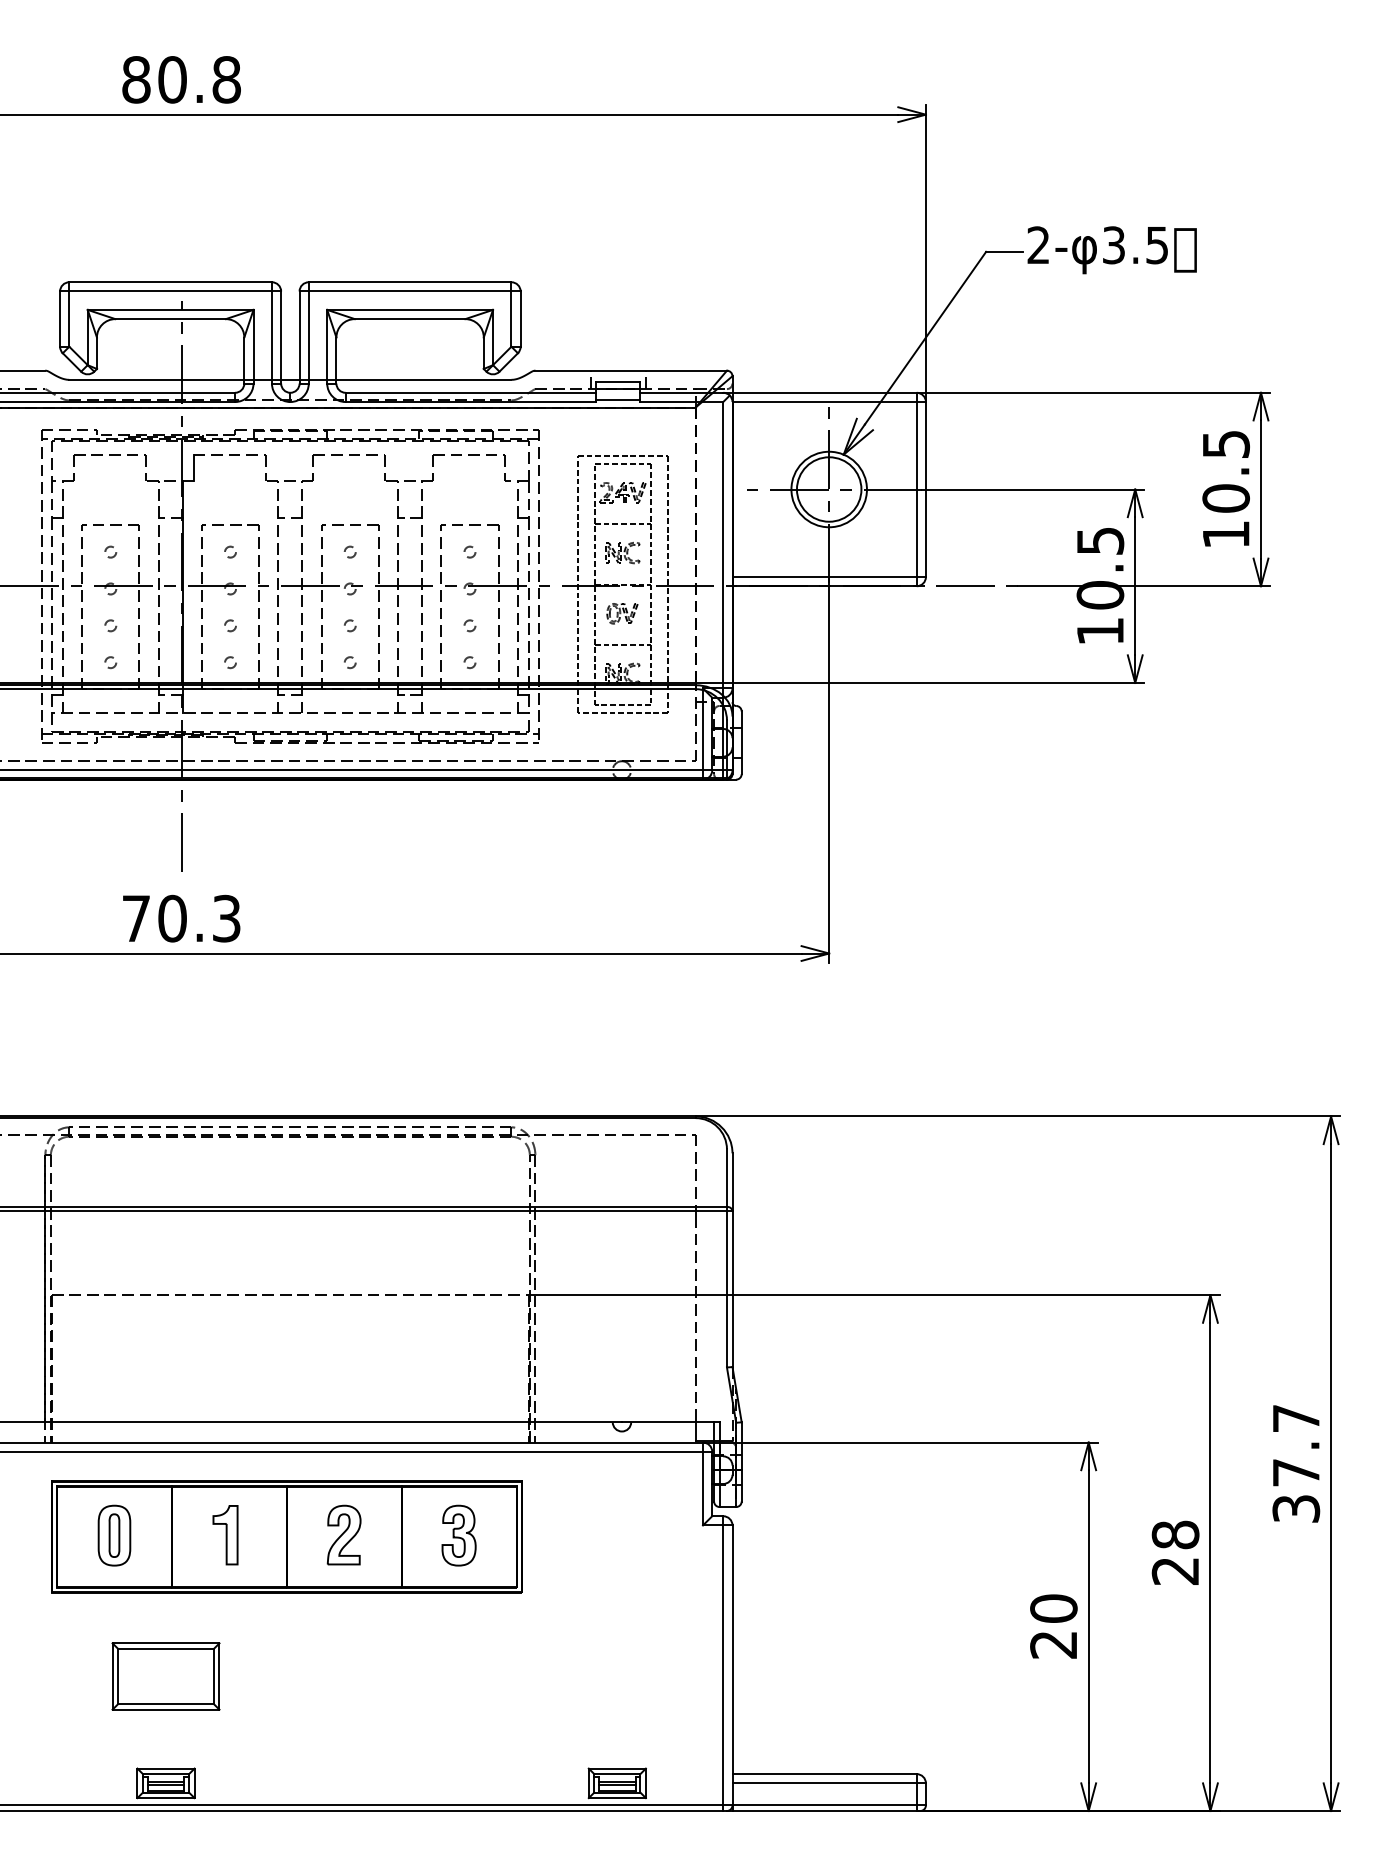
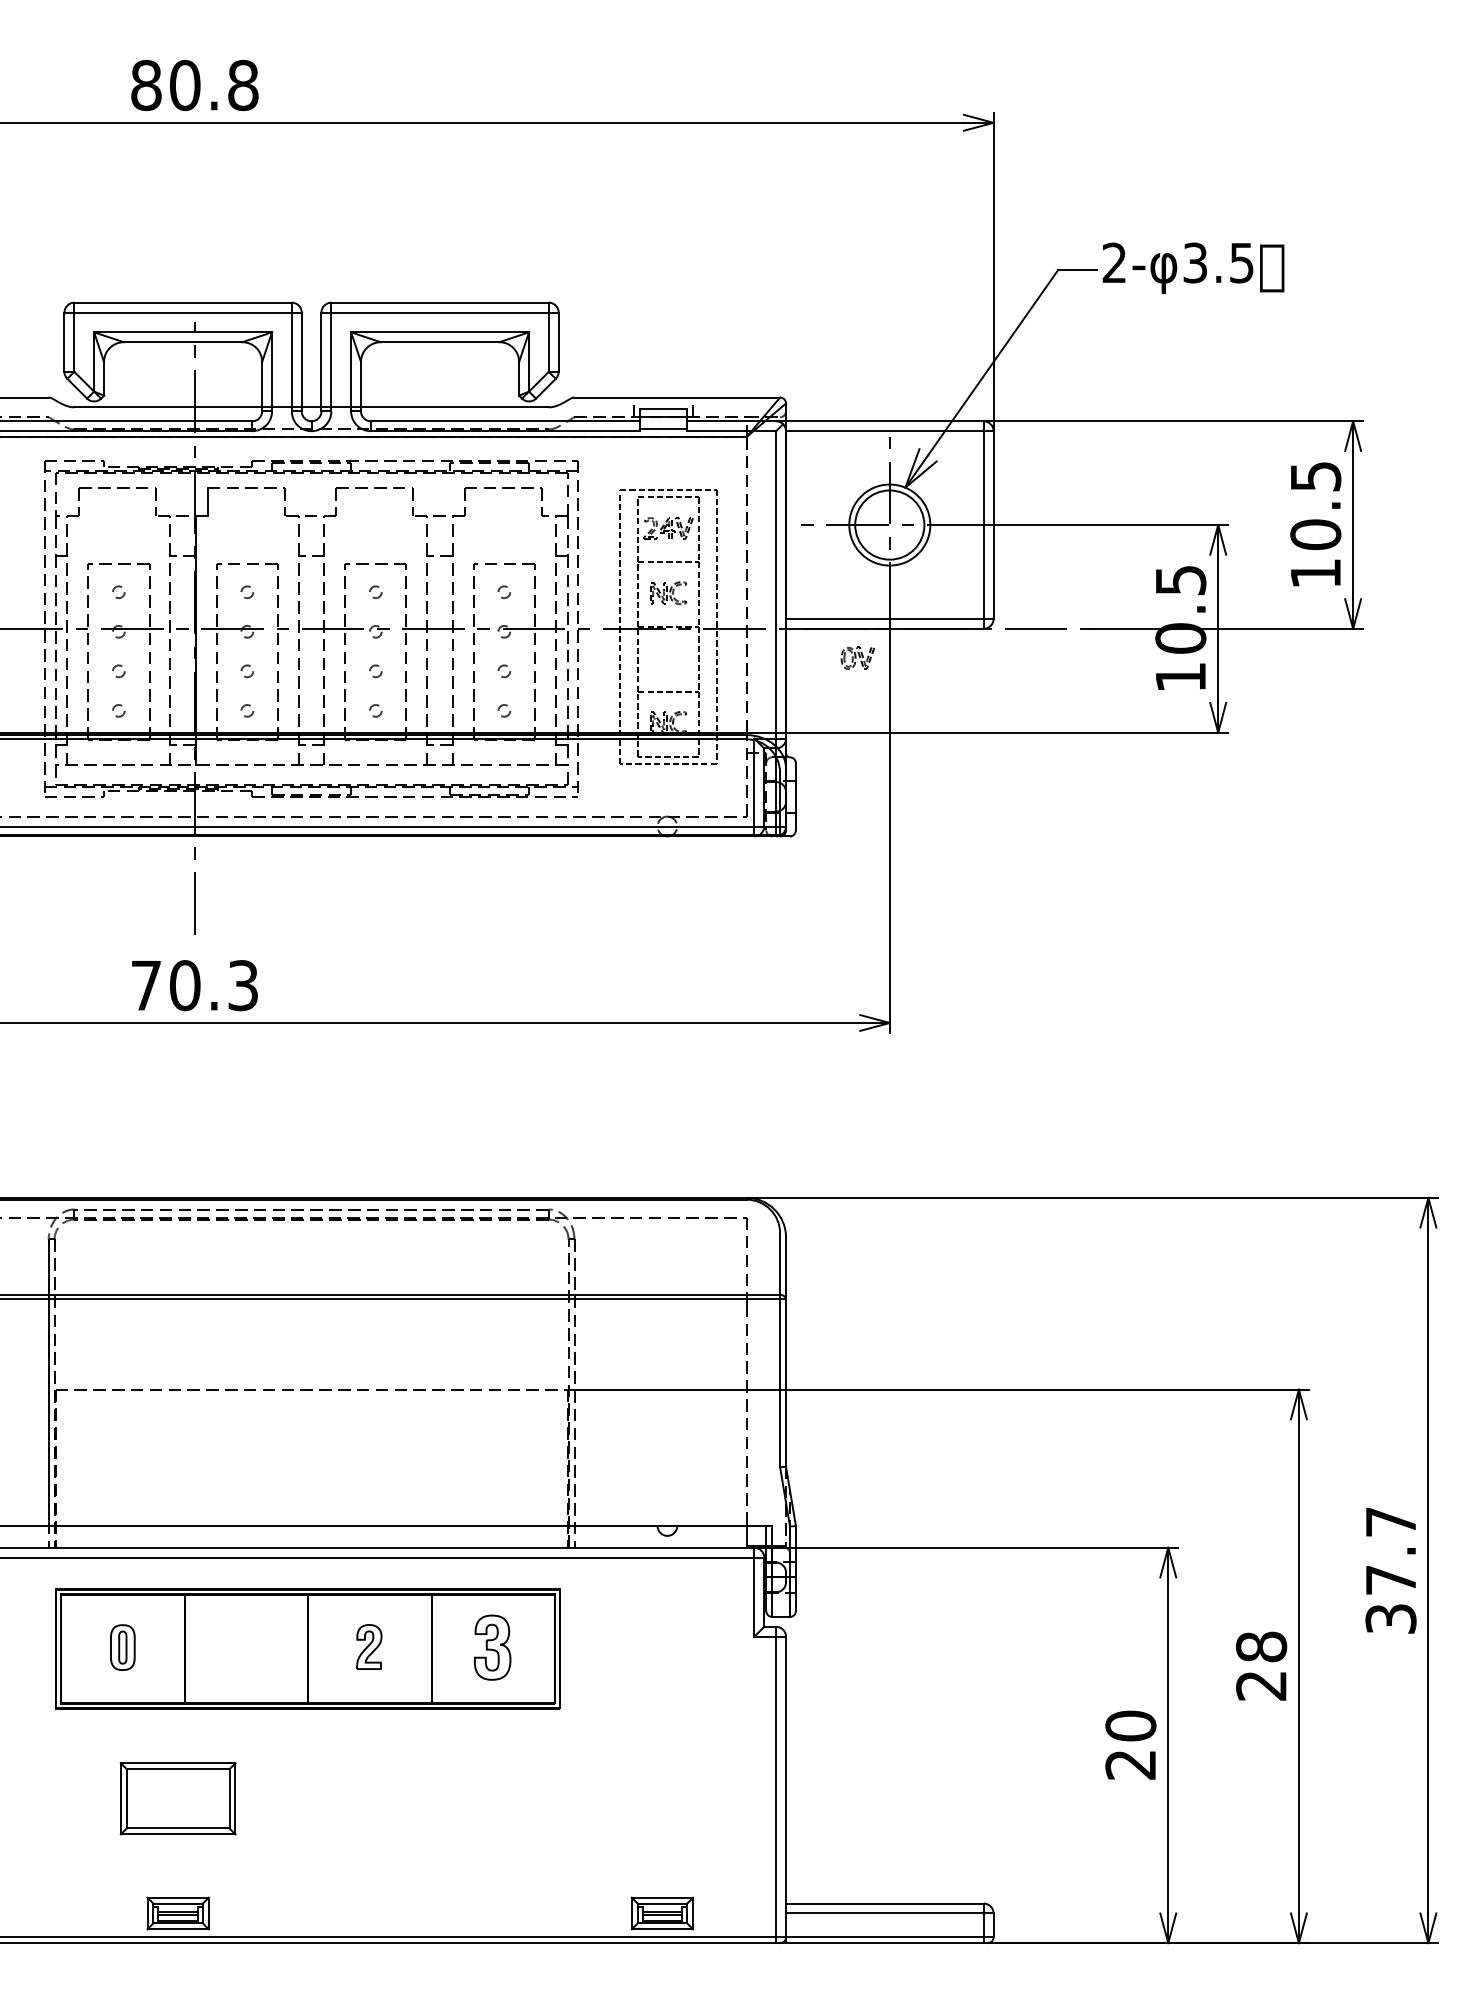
part: (622, 613) -> (857, 658), moved
part: (343, 1534) -> (368, 1646), size x0.7
part: (114, 1535) -> (122, 1647), size x0.7
part: (225, 1535) -> (241, 1647), removed

